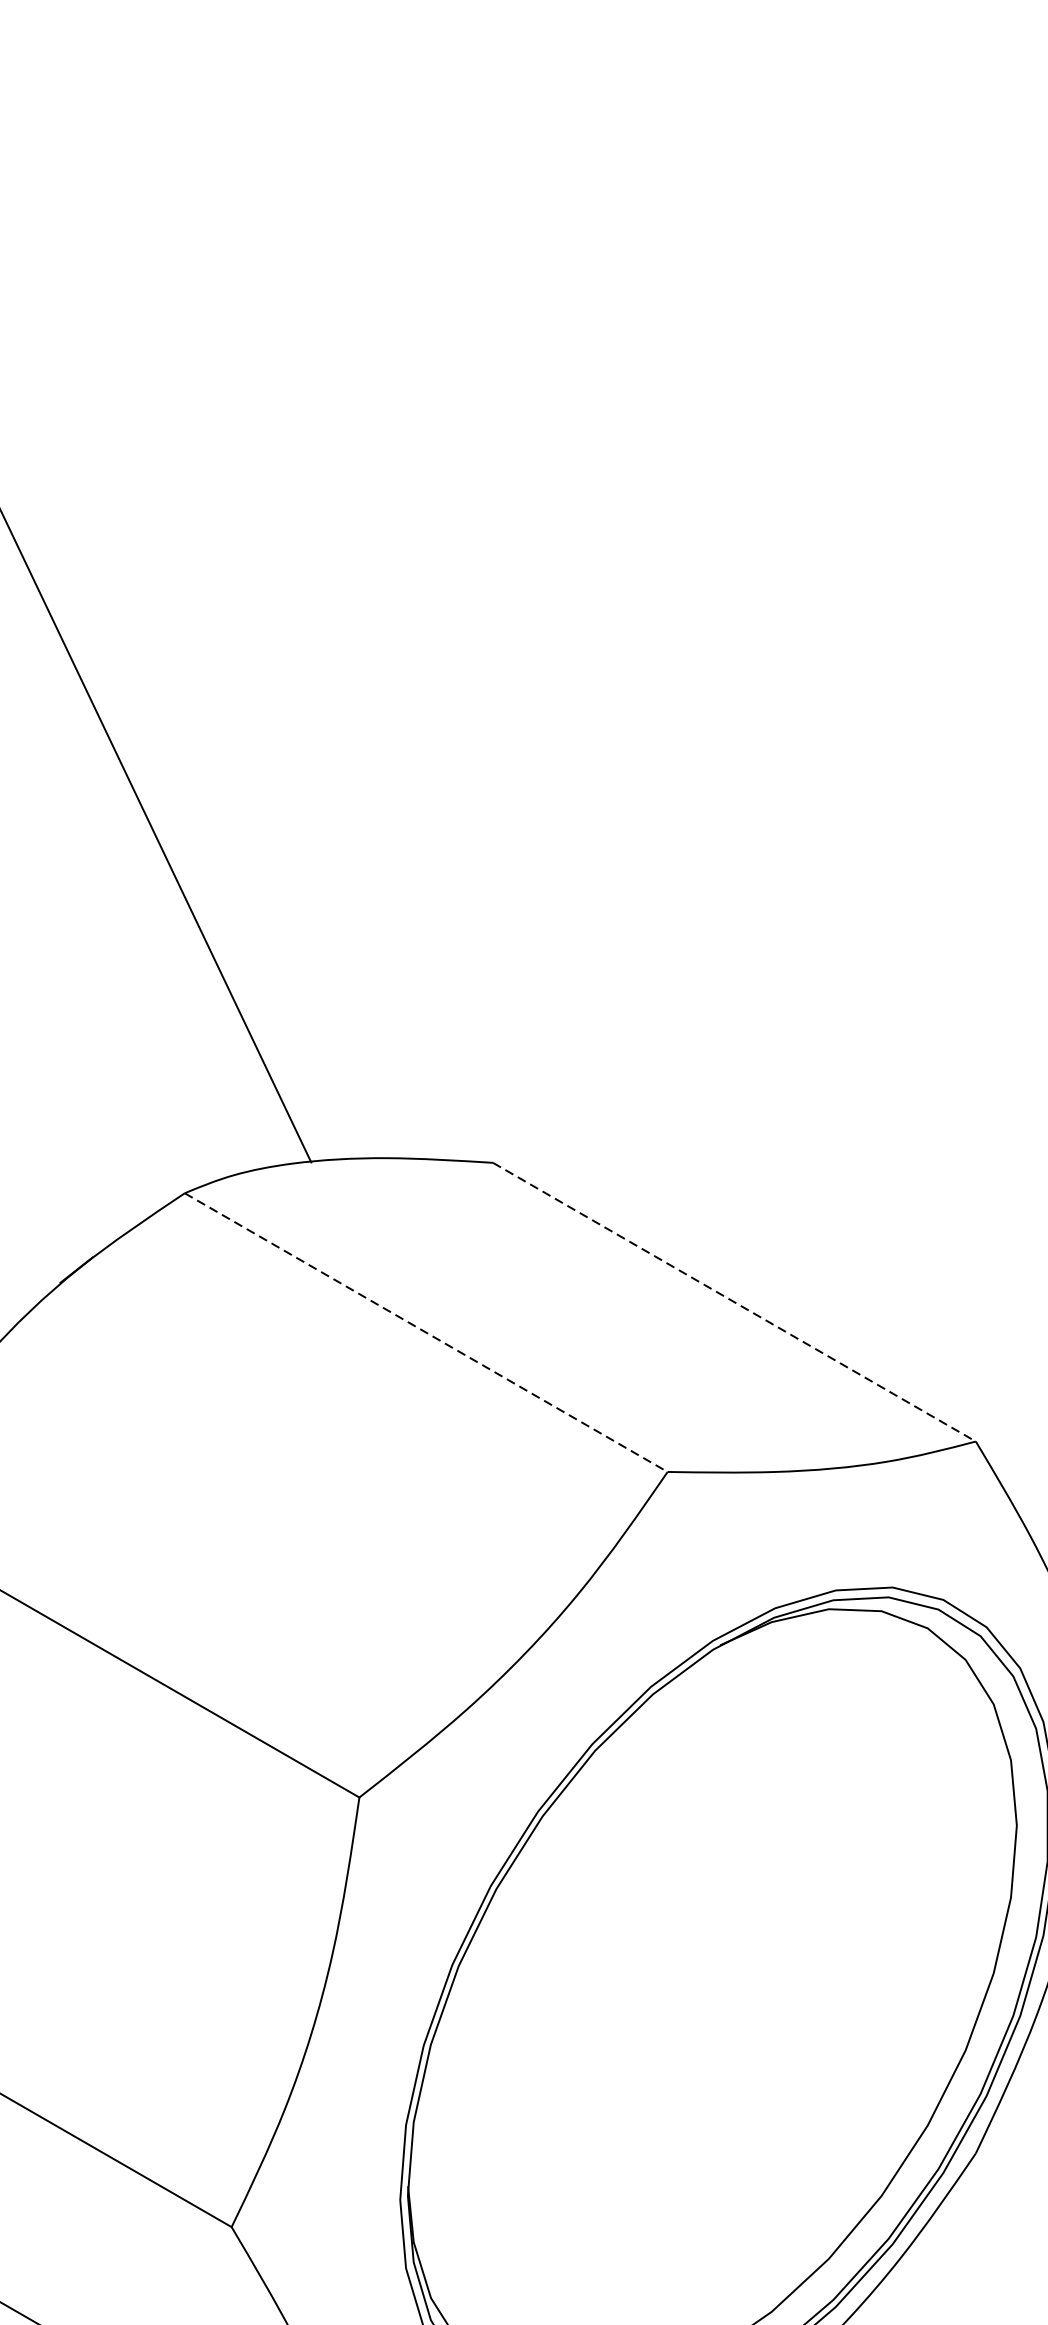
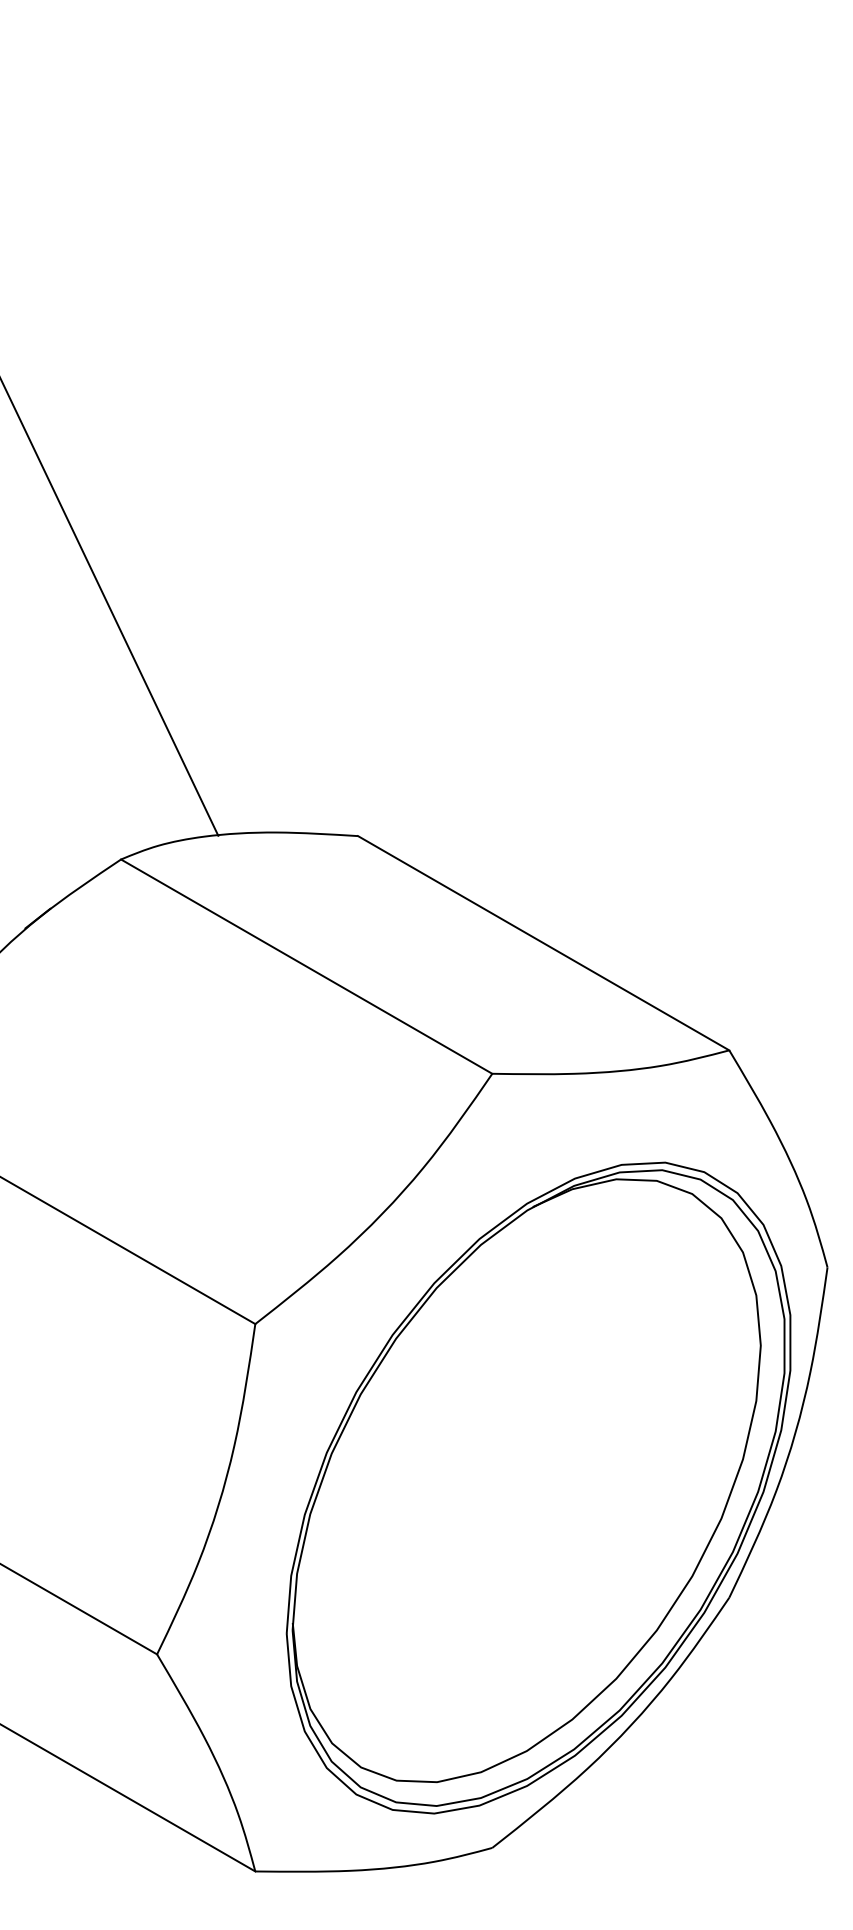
line: (735, 1302) -> (544, 943), dashed -> solid
line: (427, 1332) -> (307, 966), dashed -> solid

